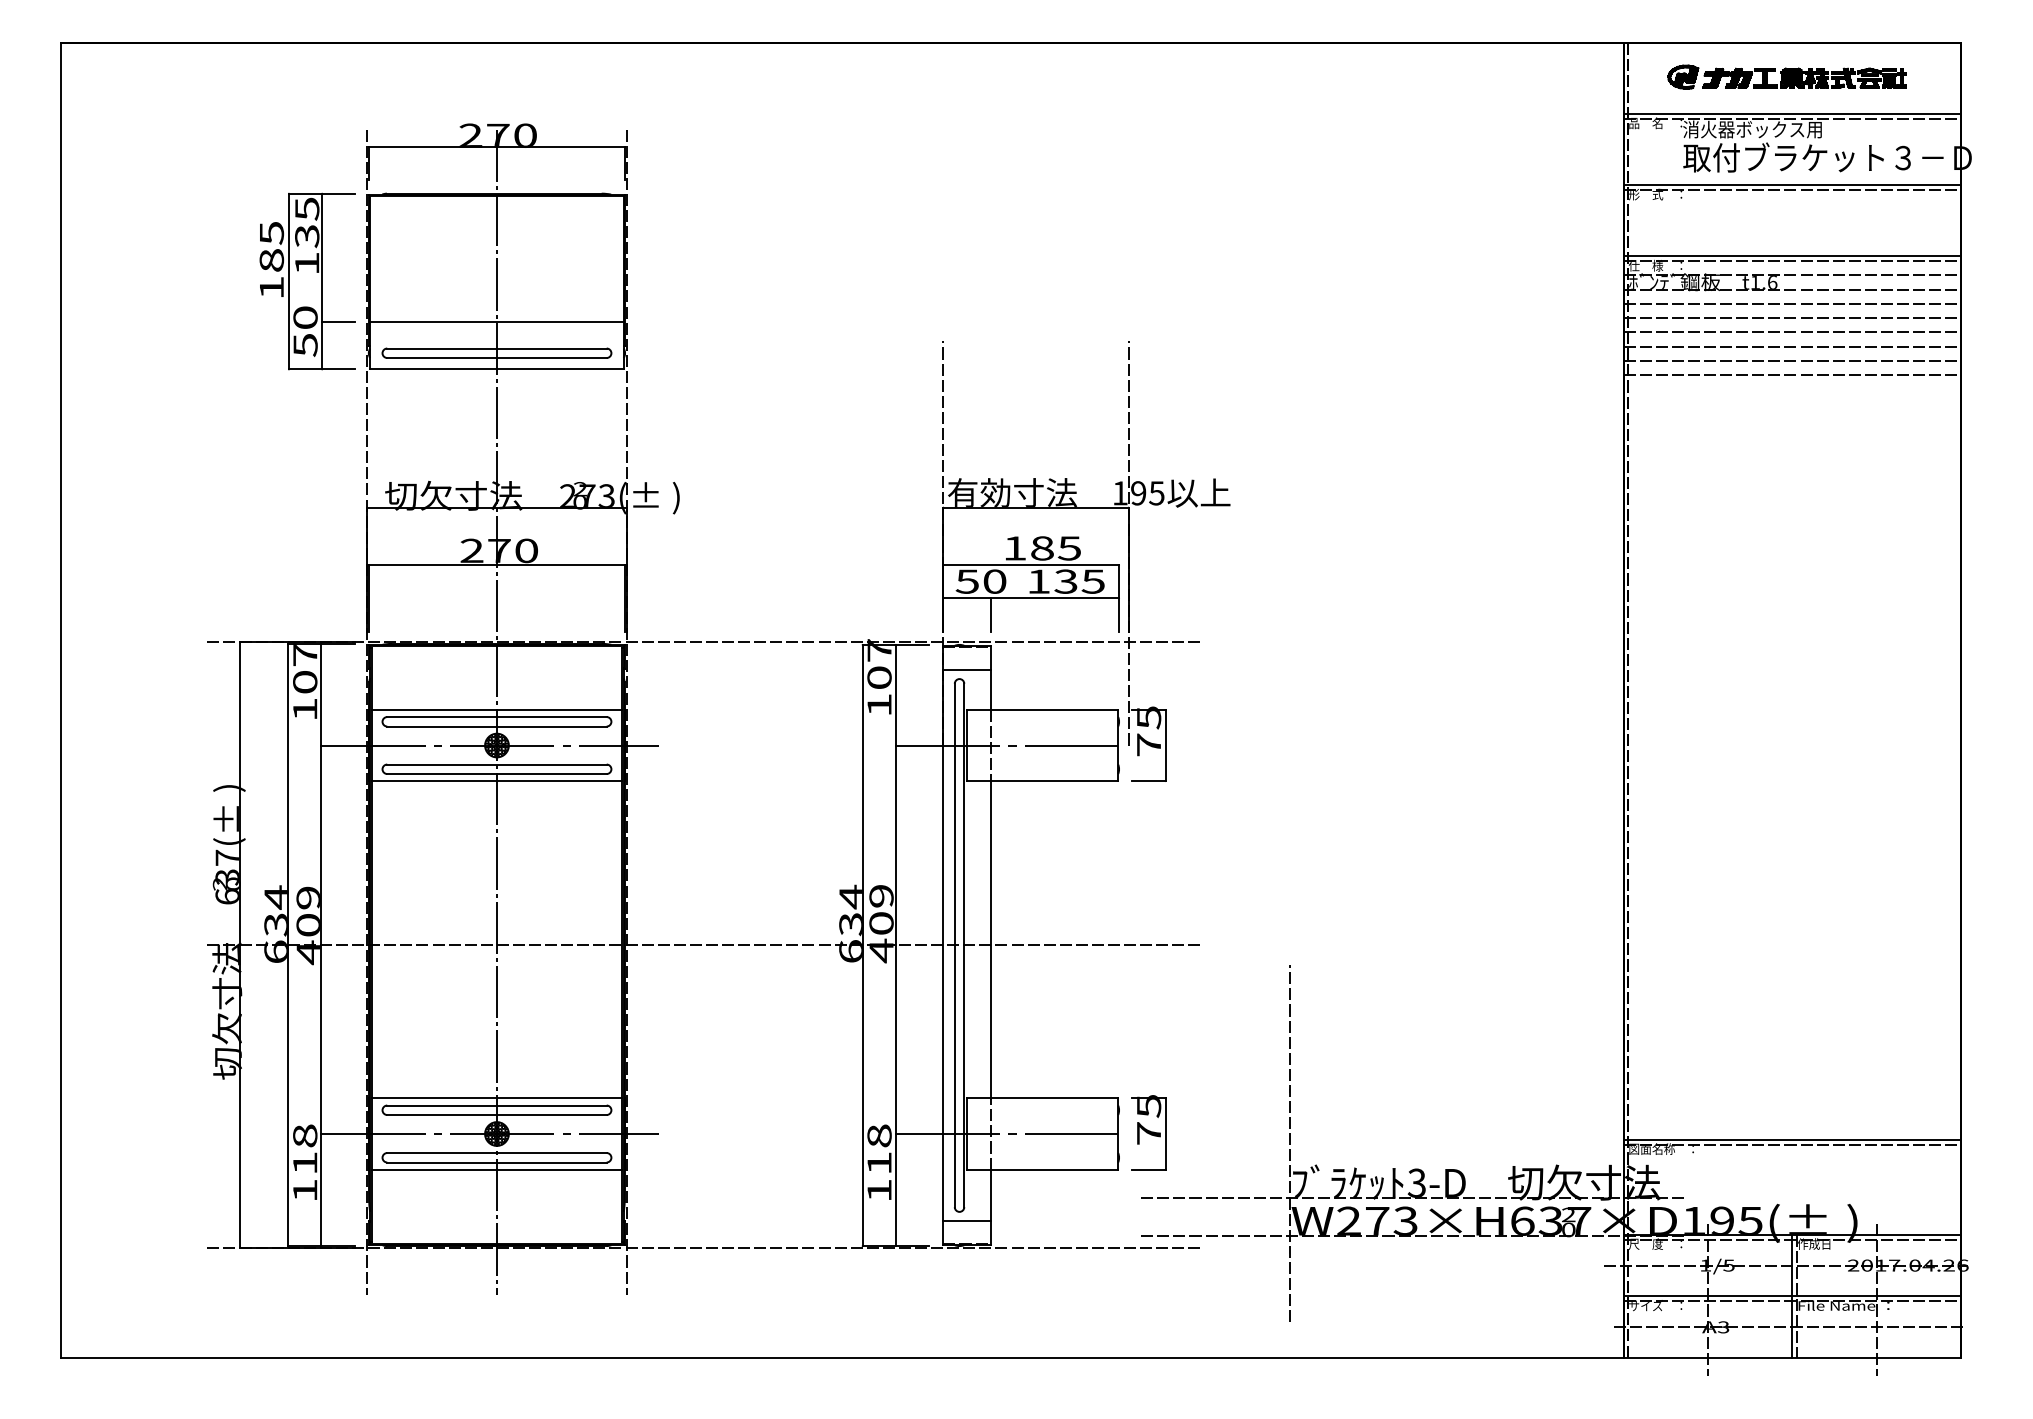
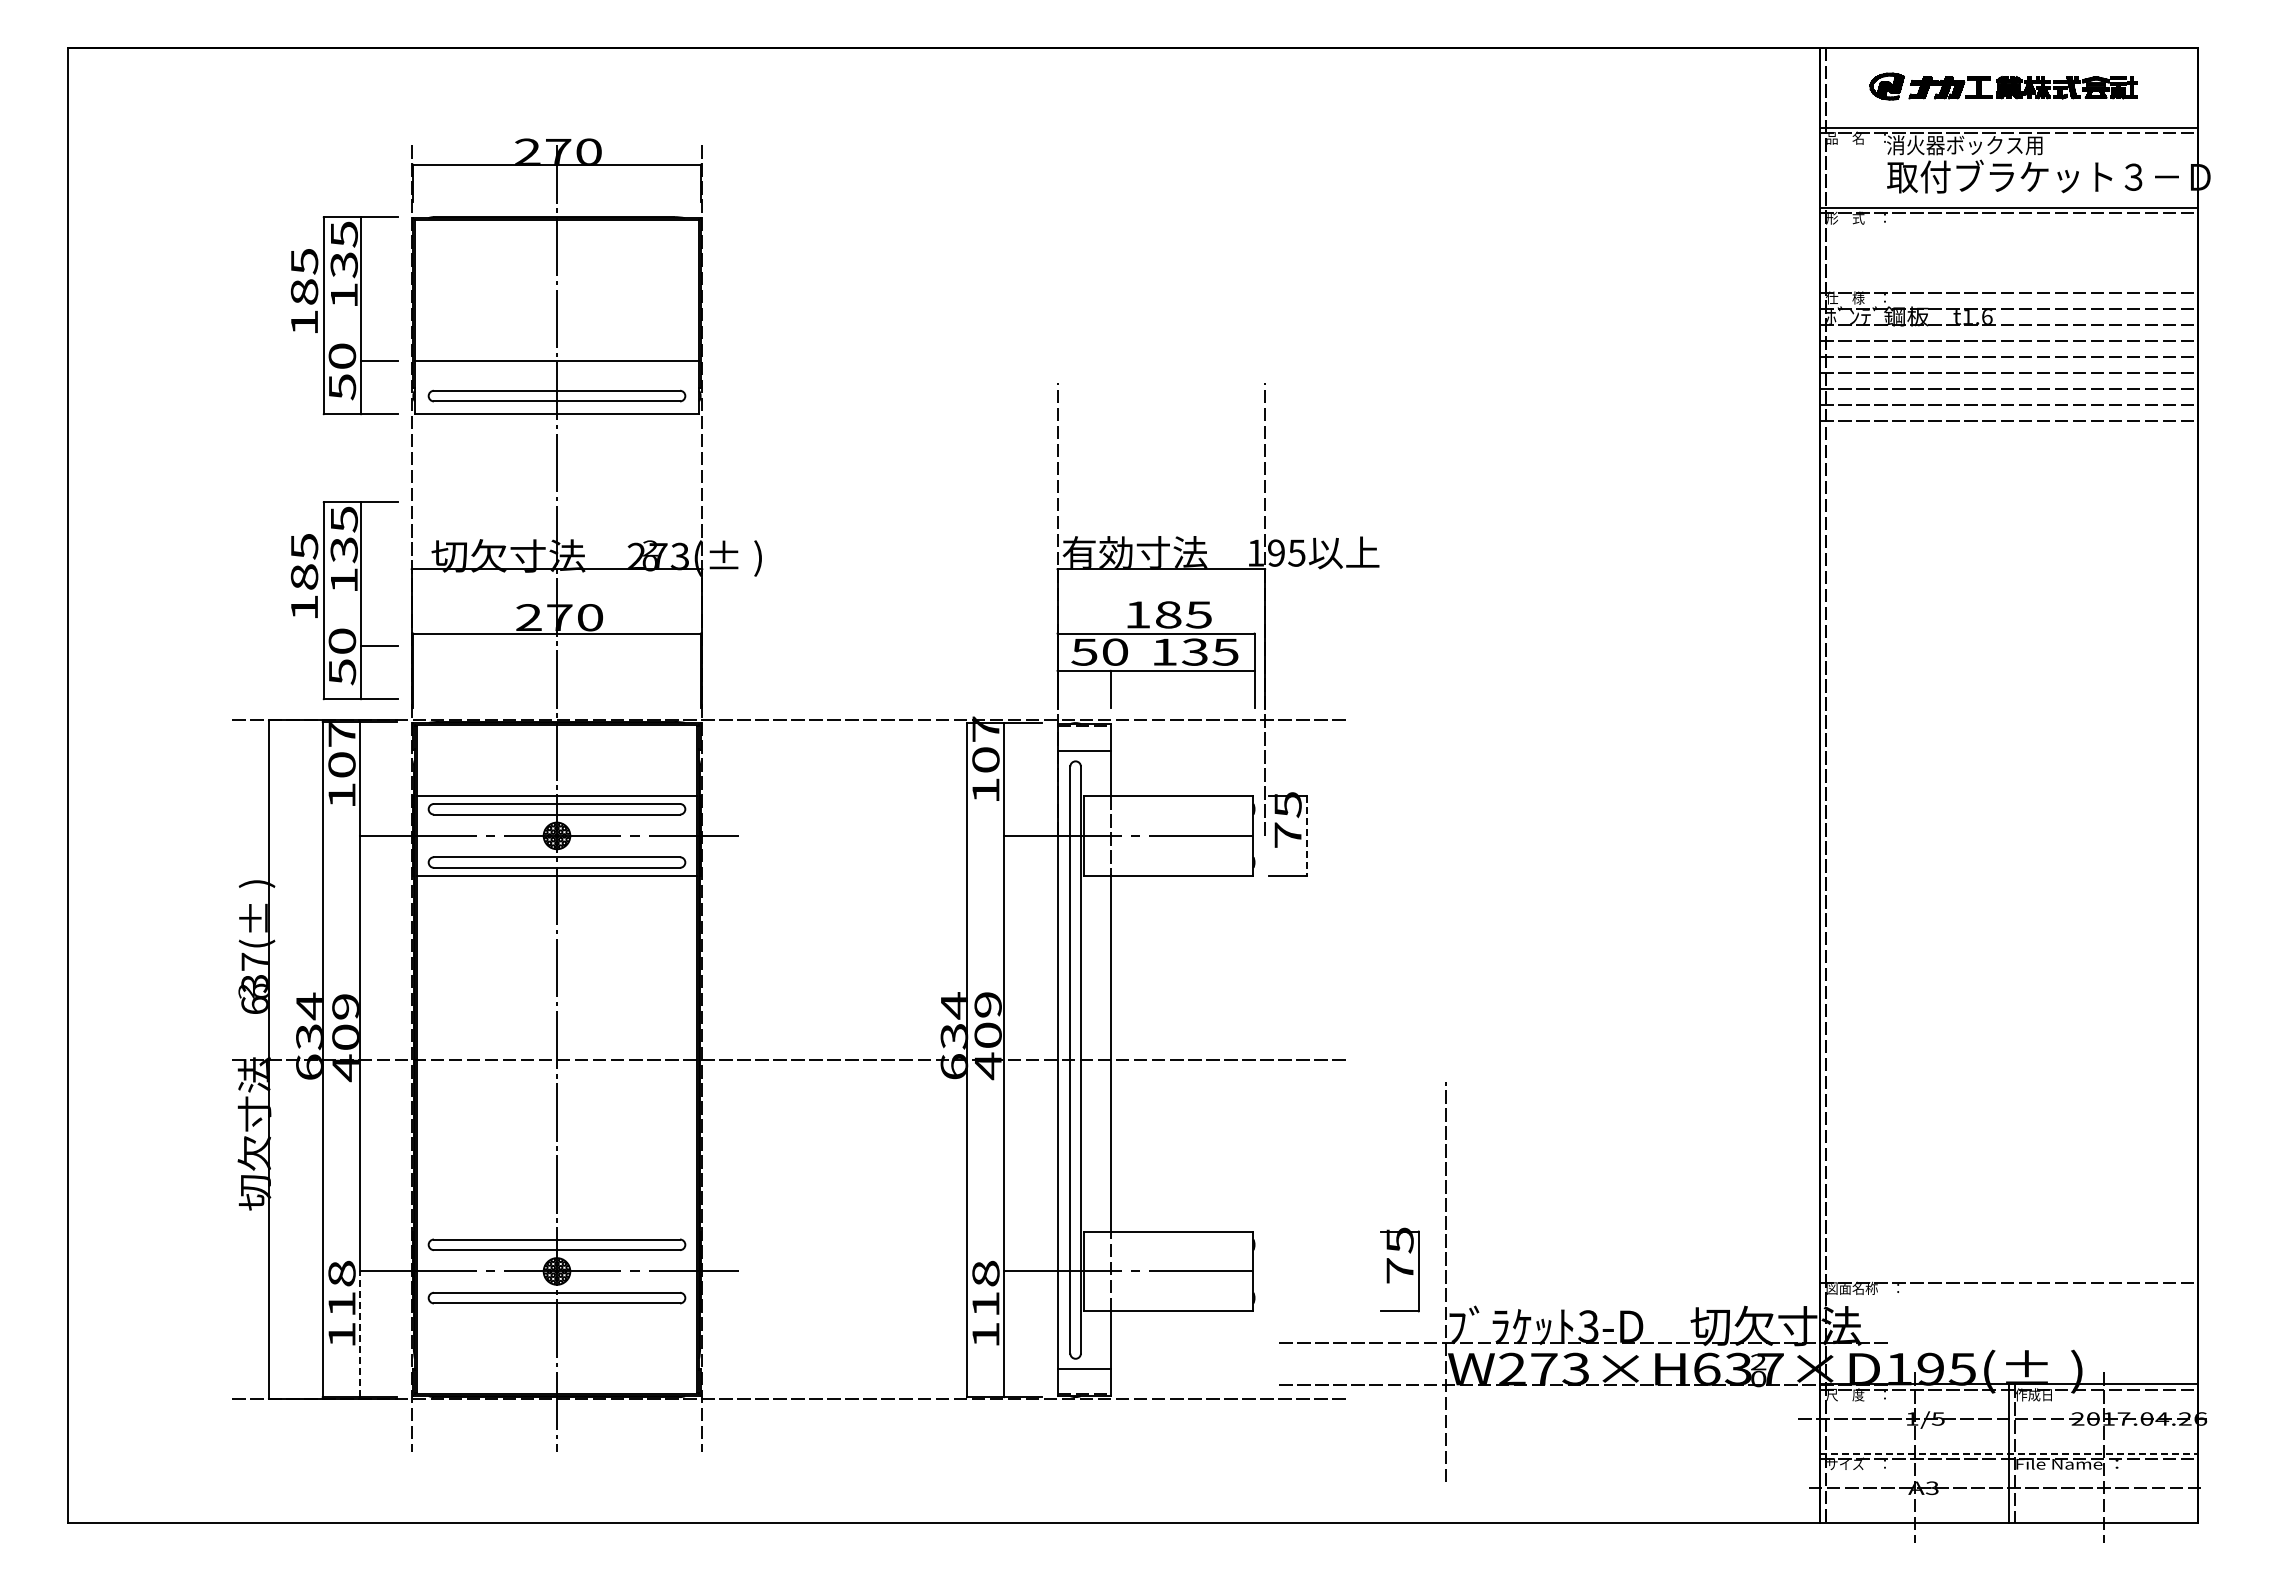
line: (1792, 256) -> (2009, 287), removed
part: (307, 535) -> (344, 600), added
line: (1165, 745) -> (1306, 835), solid -> dashed
line: (496, 1098) -> (556, 1231), removed
part: (1148, 1132) -> (1399, 1269), moved
line: (1792, 1139) -> (2009, 1277), removed
line: (496, 1169) -> (556, 1311), removed
line: (321, 1190) -> (360, 1334), solid -> dashed
line: (1792, 1296) -> (2009, 1453), solid -> dashed

